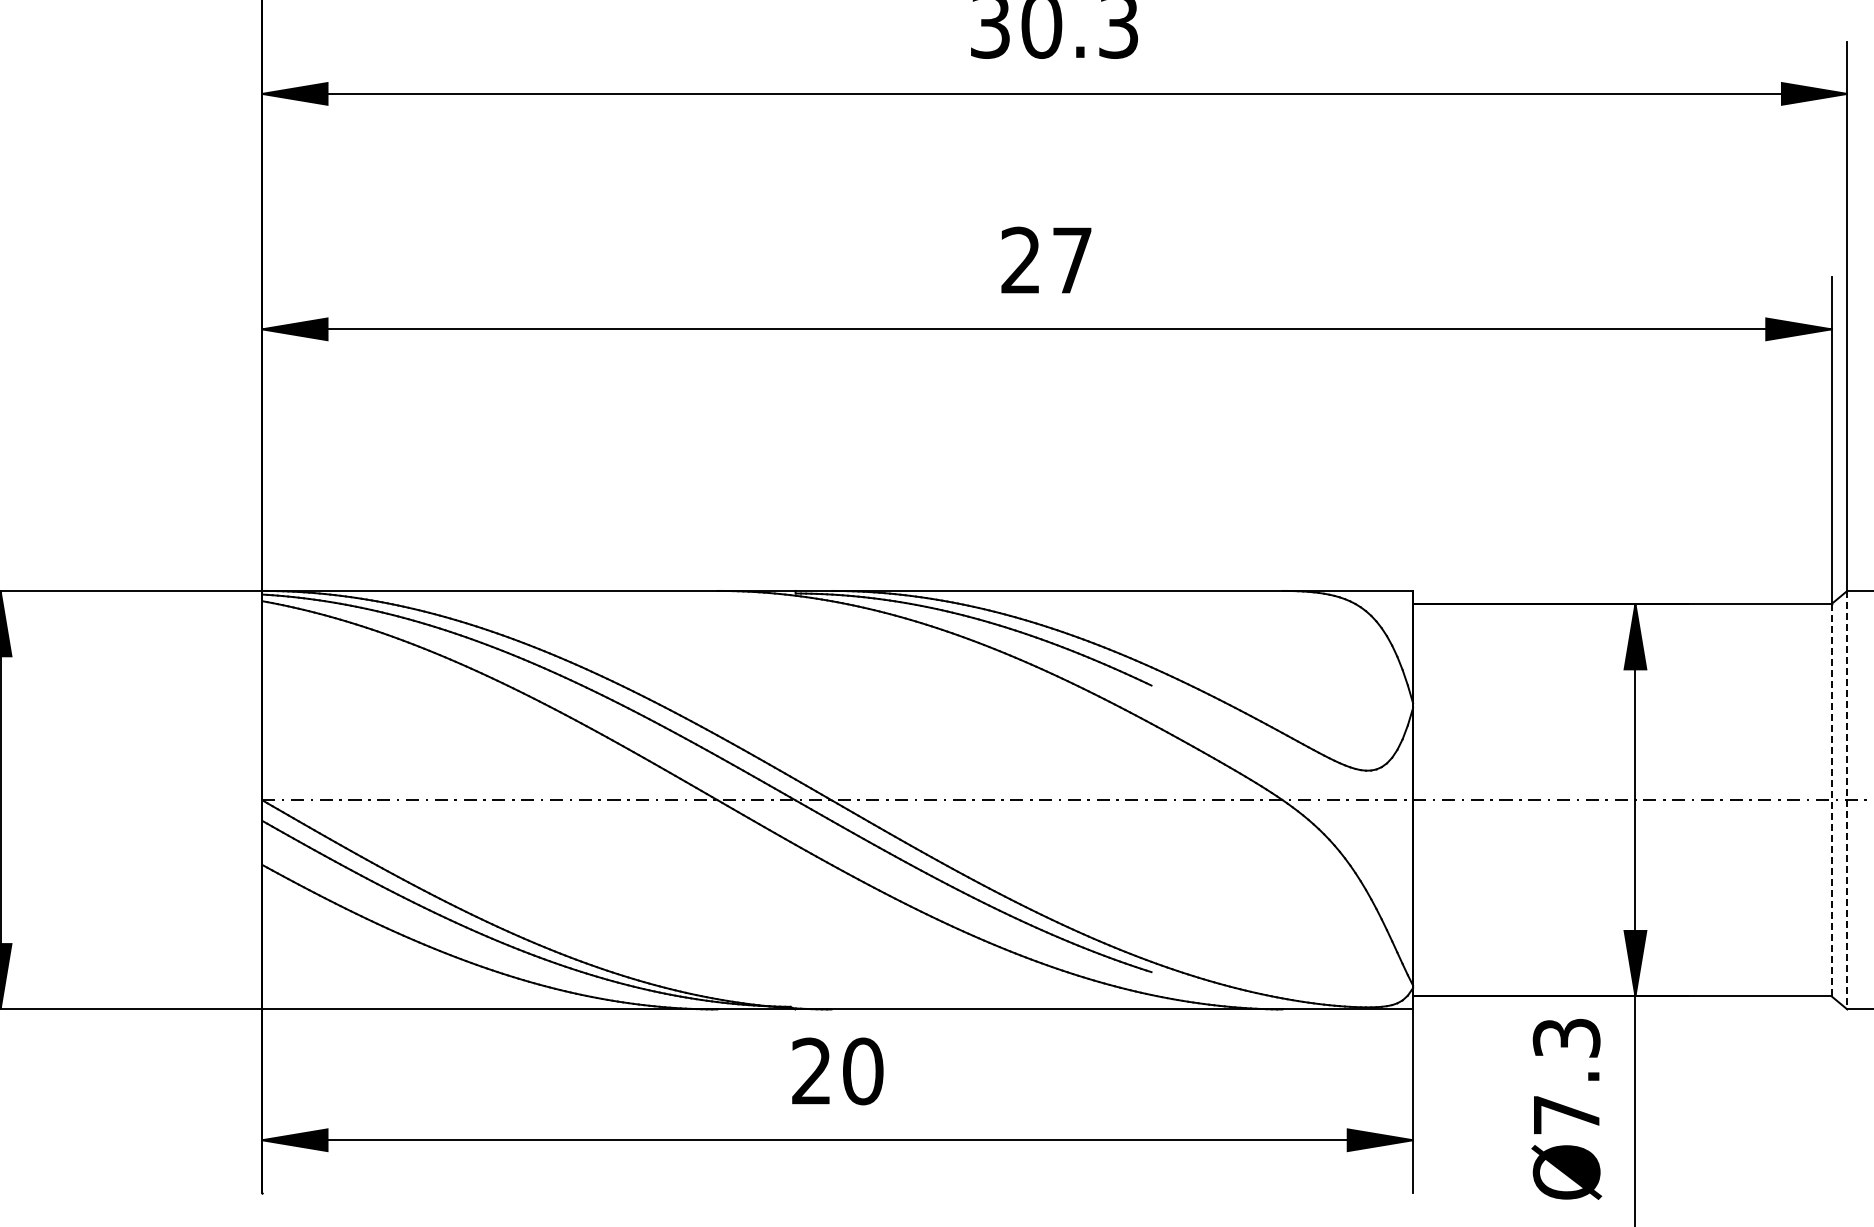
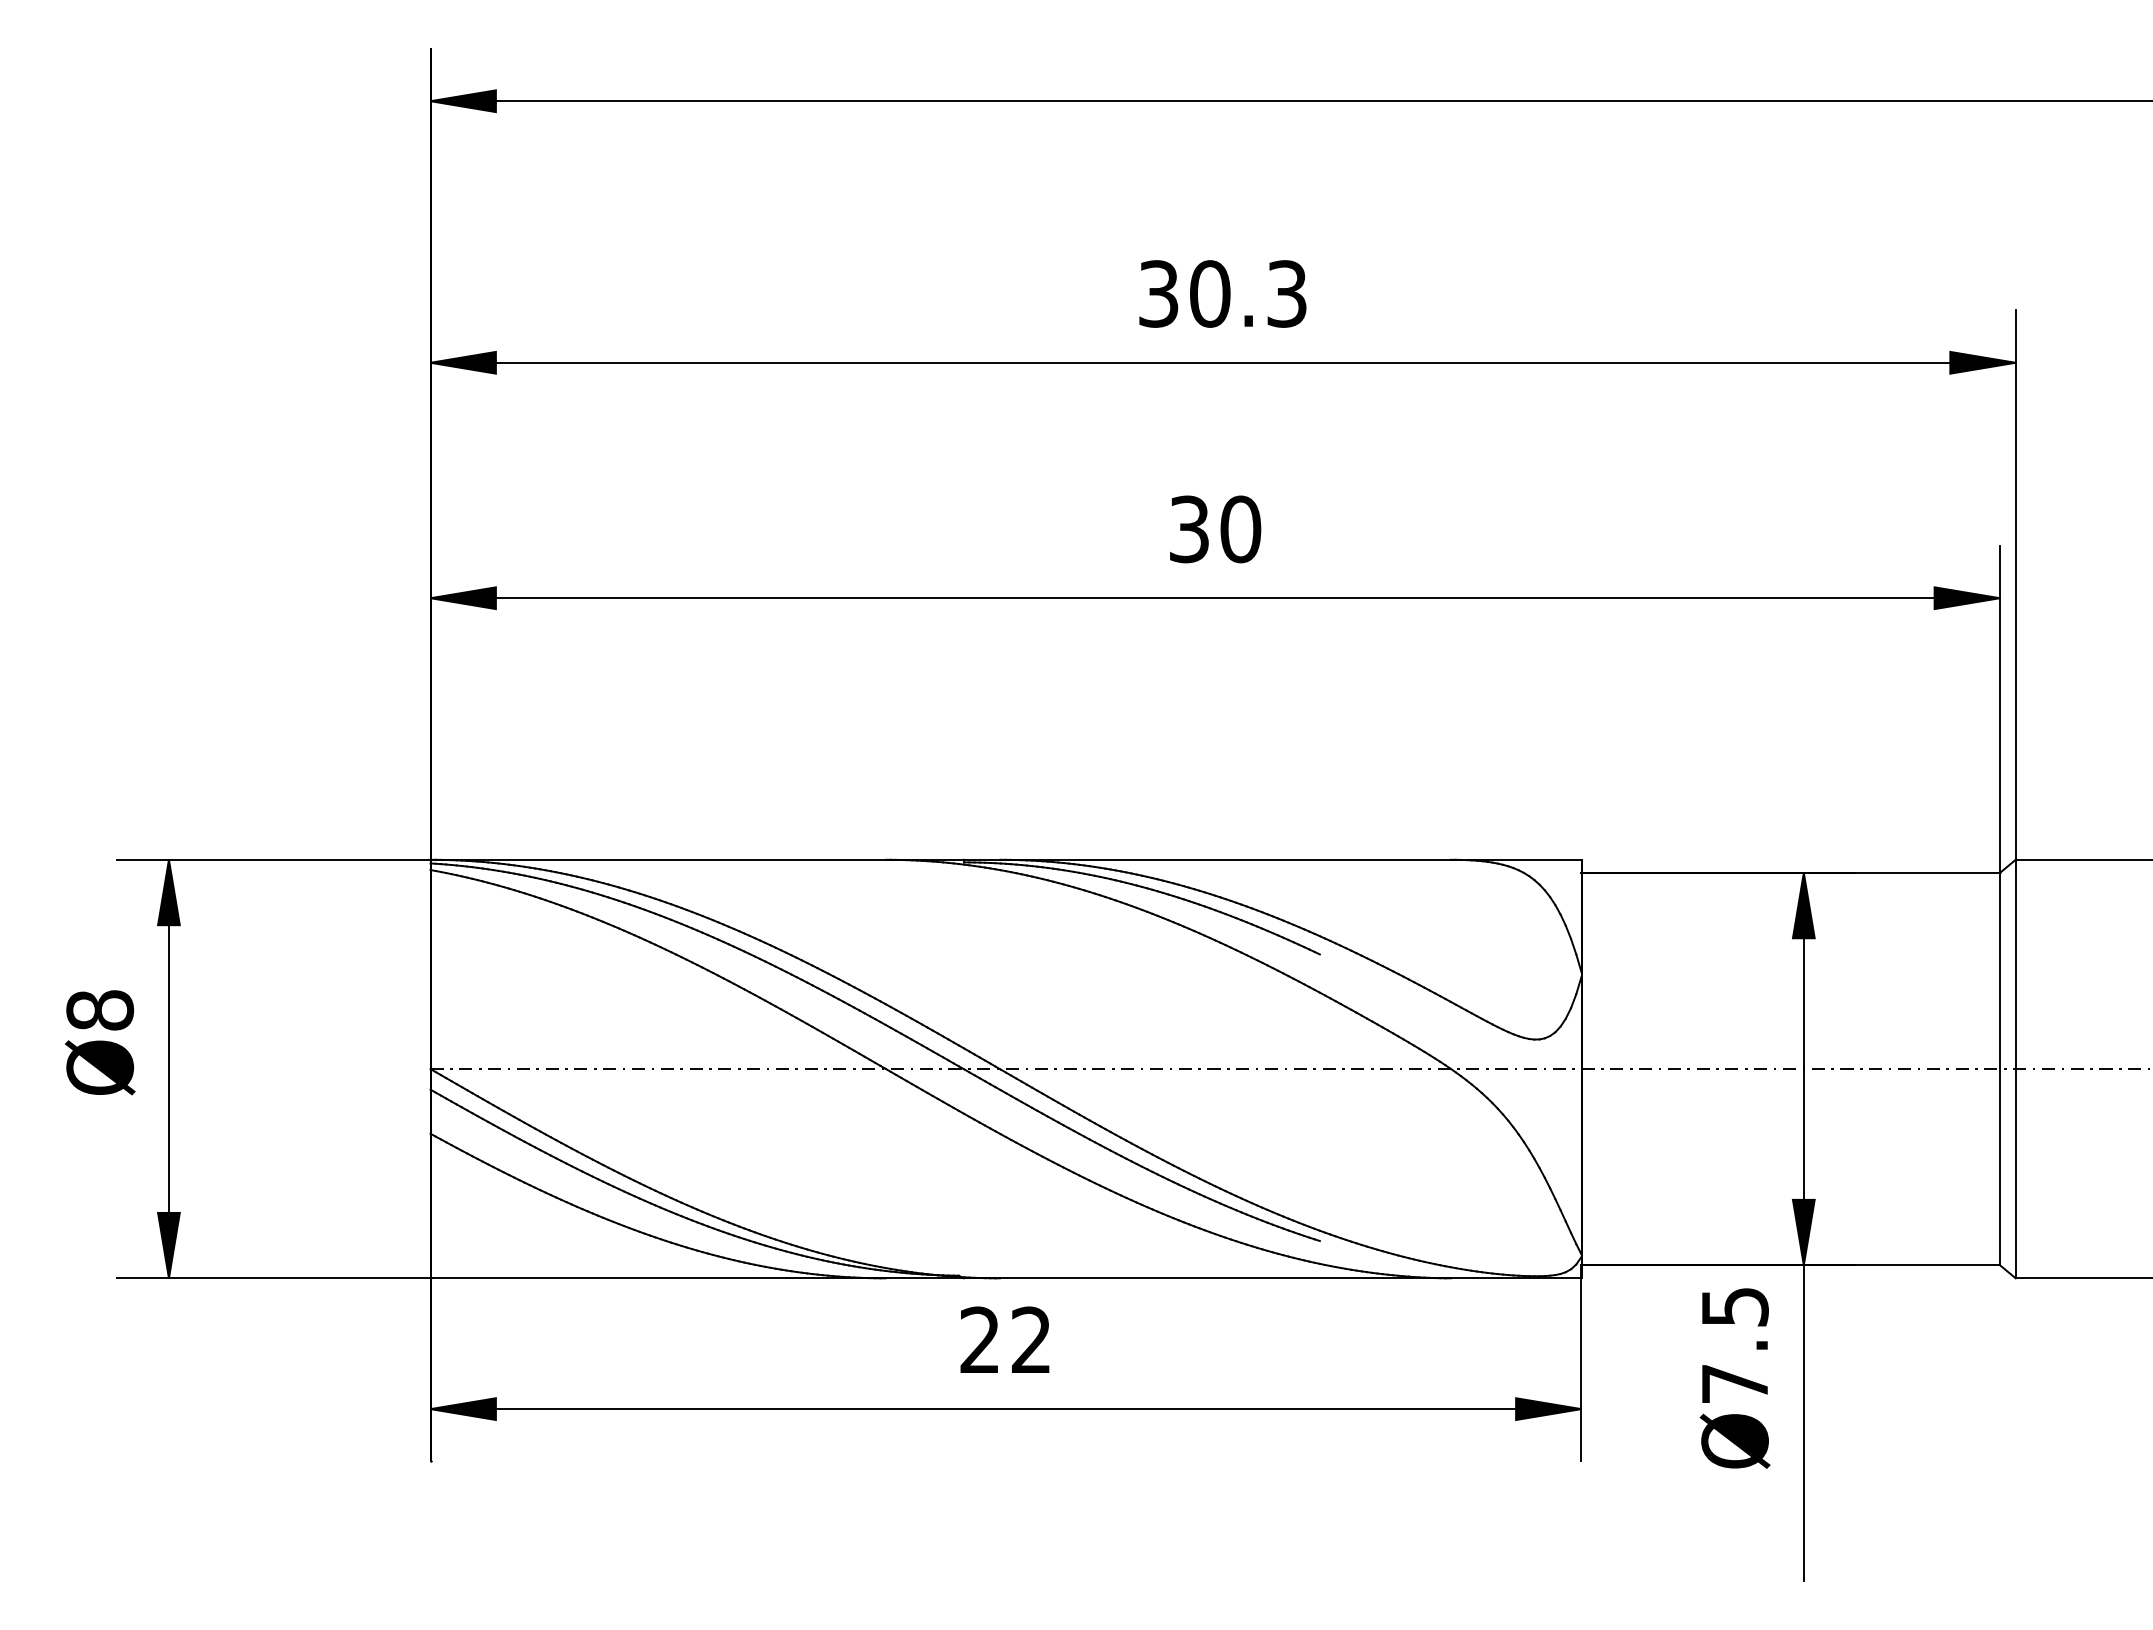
text: (1047, 260) -> (1215, 529), 27 -> 30
line: (1832, 800) -> (2000, 1069), dashed -> solid
line: (1847, 800) -> (2015, 1069), dashed -> solid
text: (1566, 1037) -> (1734, 1306), Ø7.3 -> Ø7.5
text: (863, 1071) -> (1031, 1340), 20 -> 22

